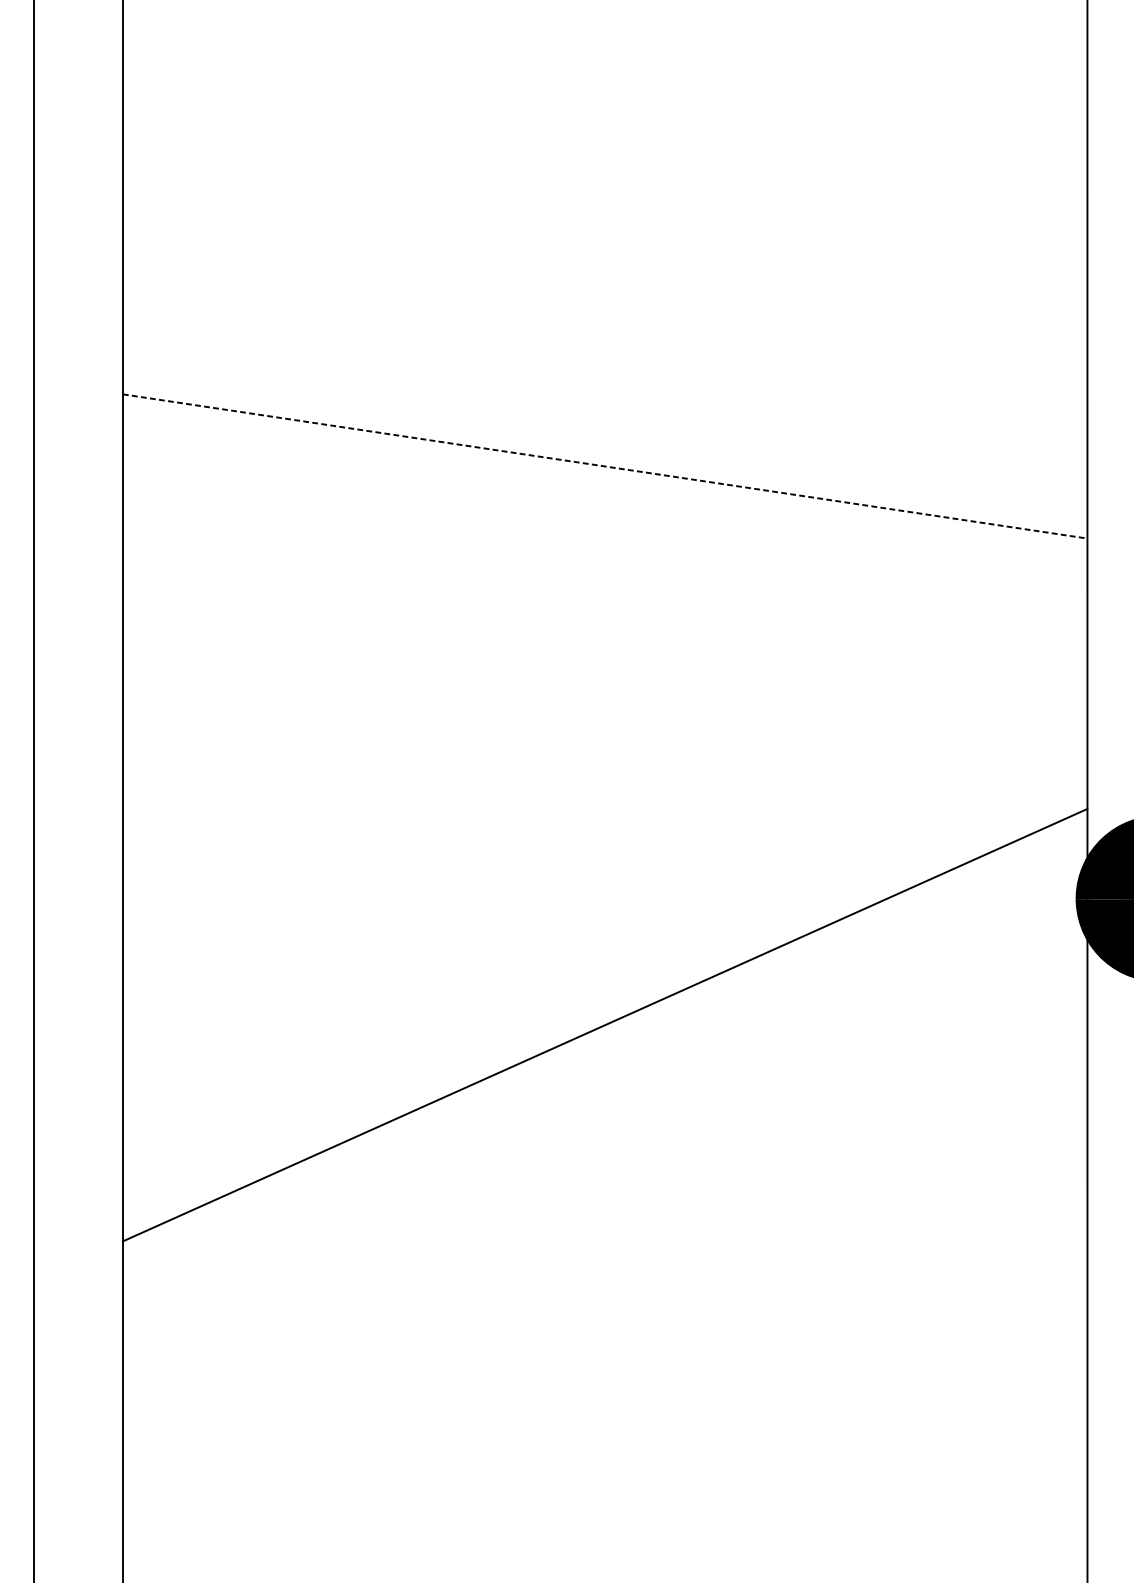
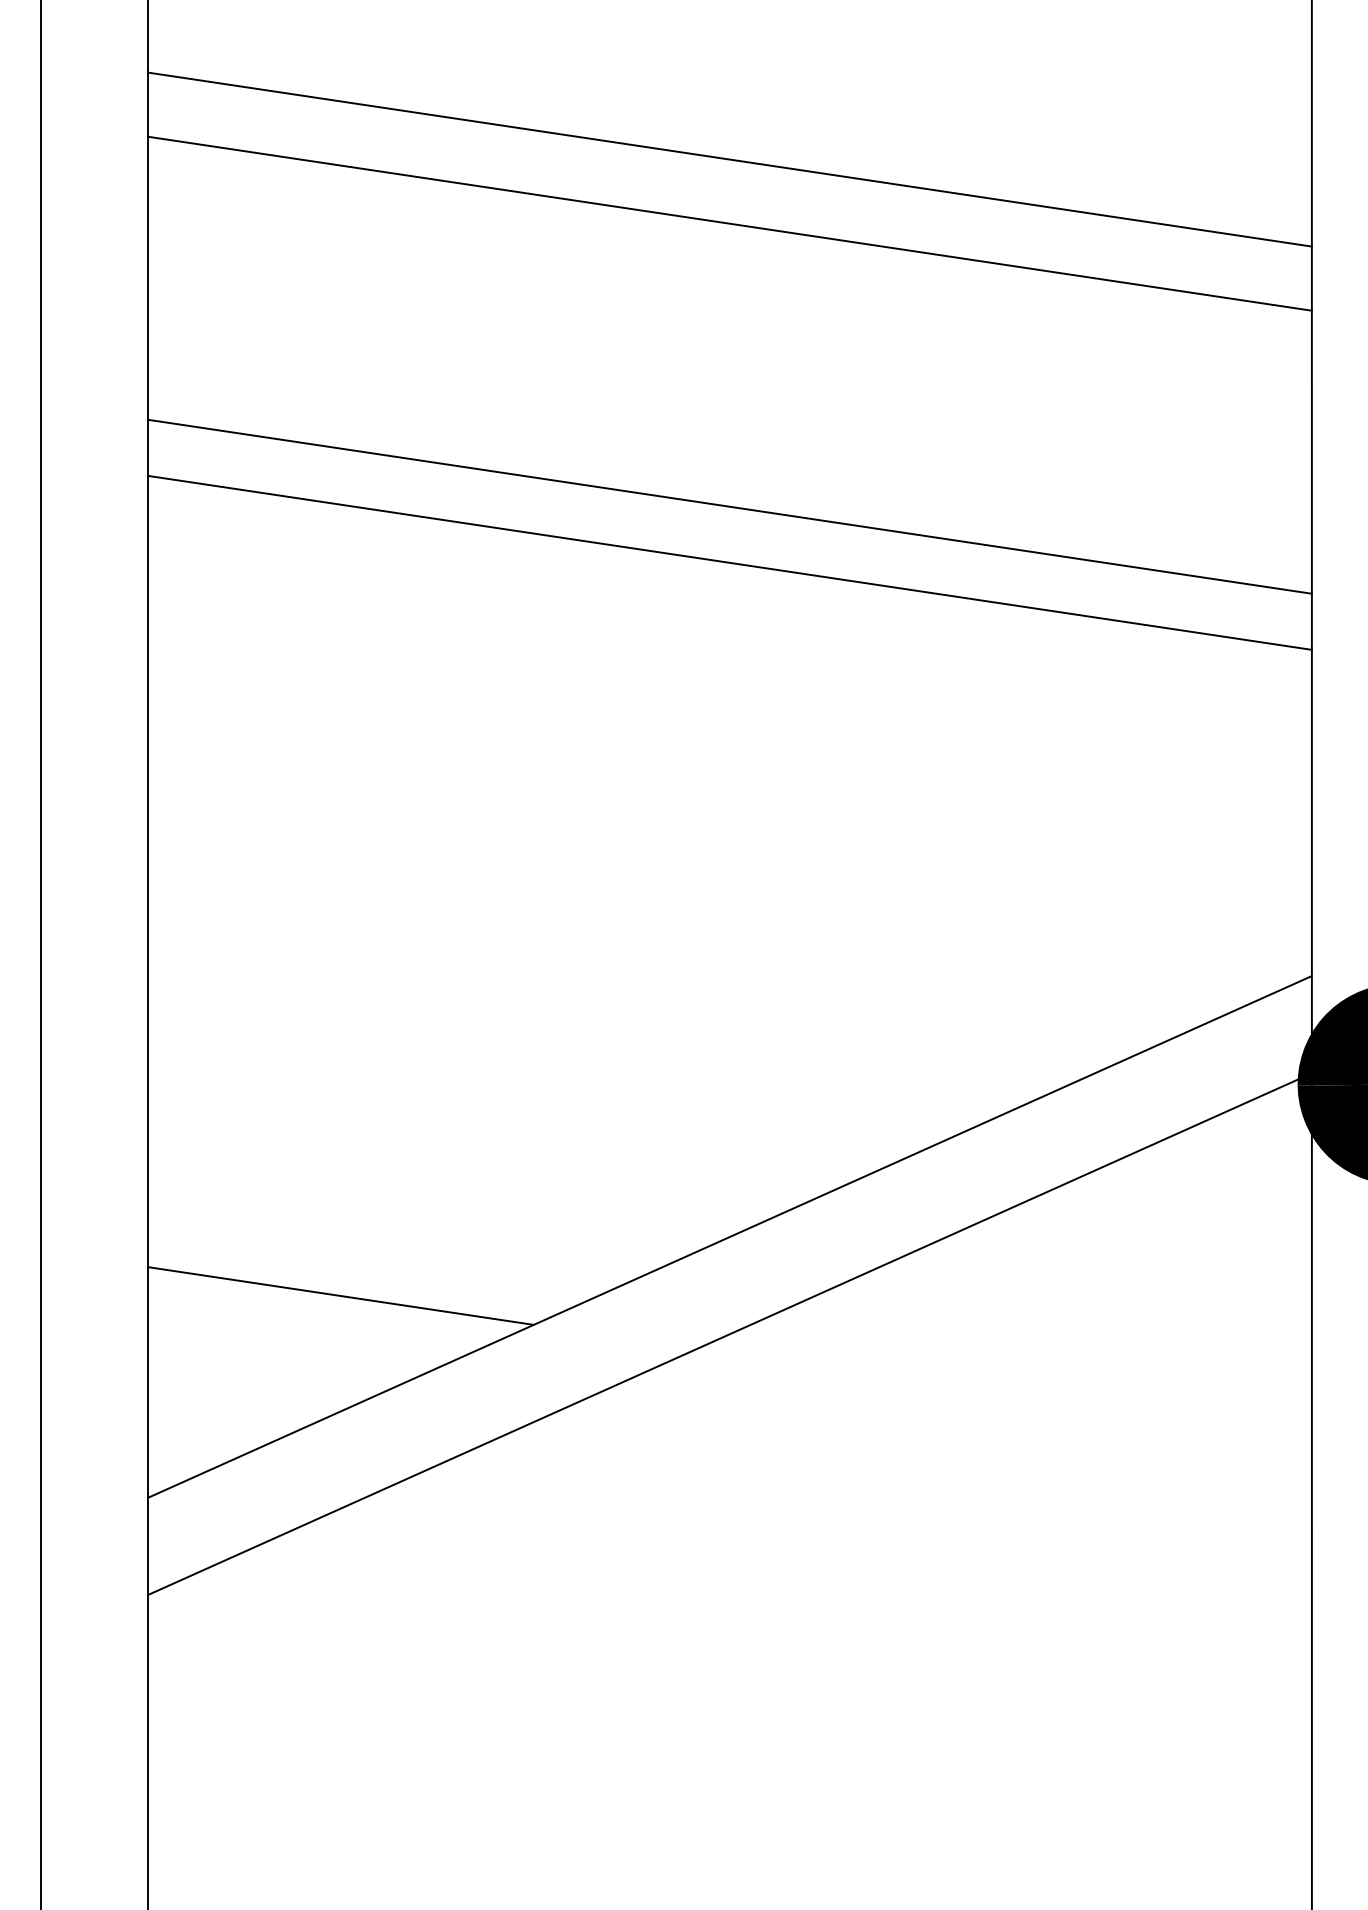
line: (604, 132) -> (729, 159), added
line: (604, 185) -> (729, 223), added
line: (604, 419) -> (729, 506), added
line: (605, 466) -> (730, 562), dashed -> solid
line: (282, 1073) -> (340, 1295), added
line: (604, 1105) -> (729, 1333), added

